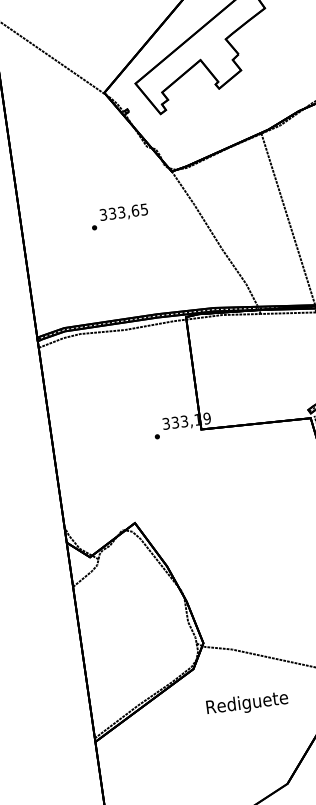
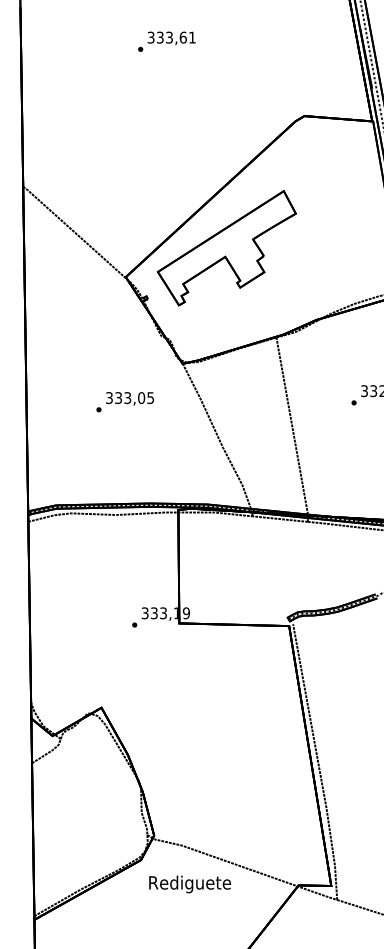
text: (135, 210) -> (141, 397), 333,65 -> 333,05
text: (246, 704) -> (189, 884), moved

